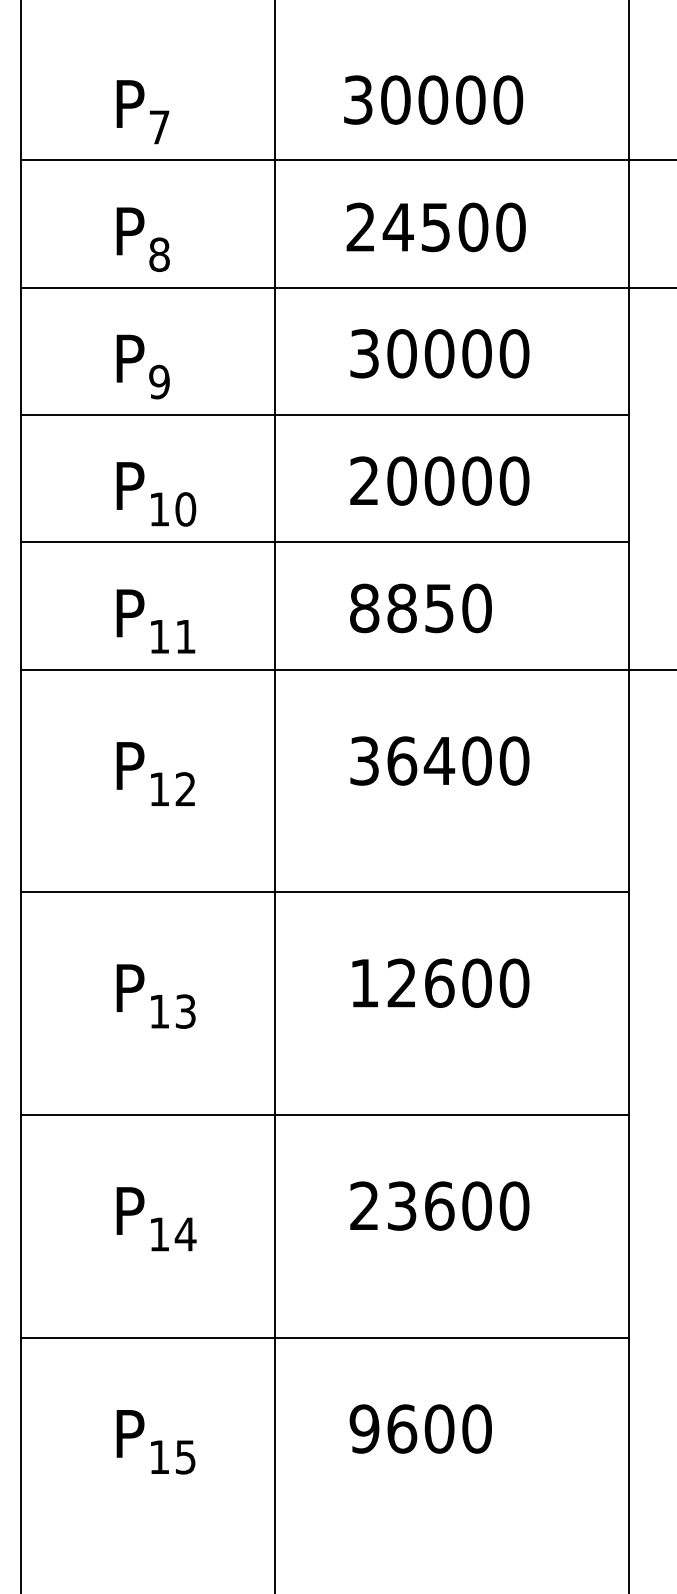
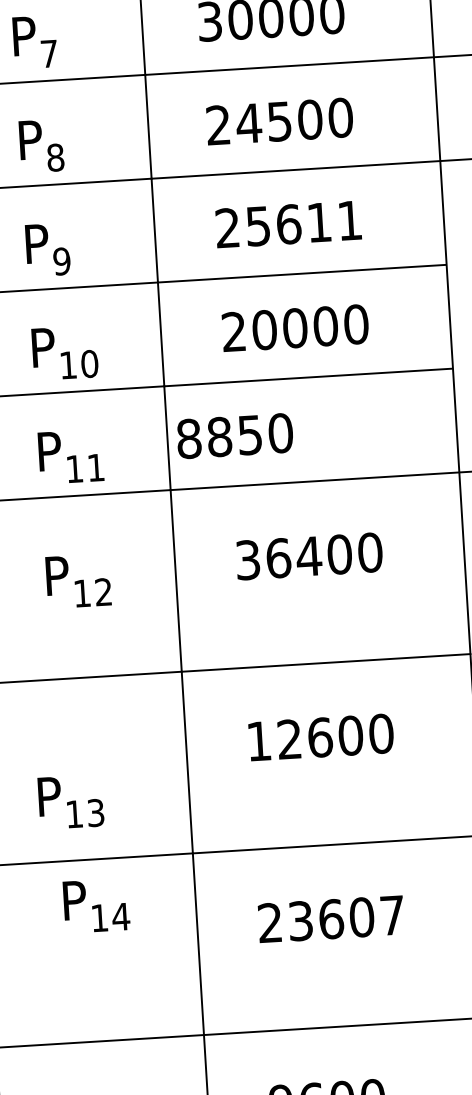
text: (439, 353) -> (288, 224), 30000 -> 25611
text: (420, 608) -> (234, 436), moved
text: (155, 996) -> (70, 802), moved
text: (514, 1205) -> (392, 915), 23600 -> 23607
text: (156, 1219) -> (96, 906), moved

